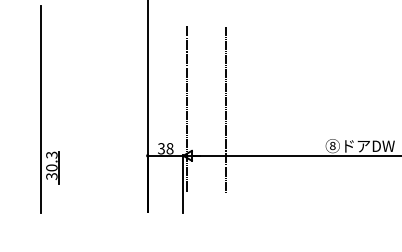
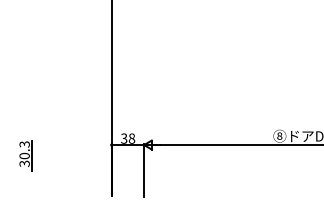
line: (40, 108) -> (14, 102), removed
line: (186, 109) -> (146, 103), removed
line: (226, 109) -> (183, 103), removed

